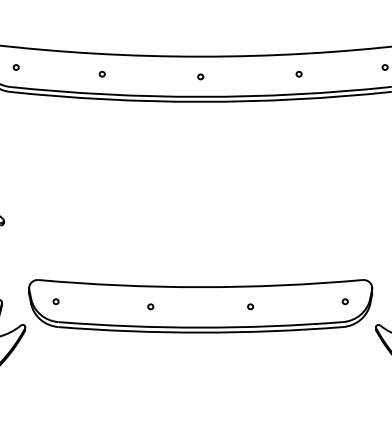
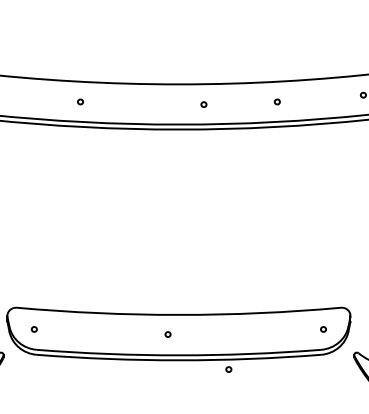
part: (200, 76) -> (203, 104), moved
part: (150, 306) -> (167, 334), moved
part: (250, 306) -> (228, 369), moved

